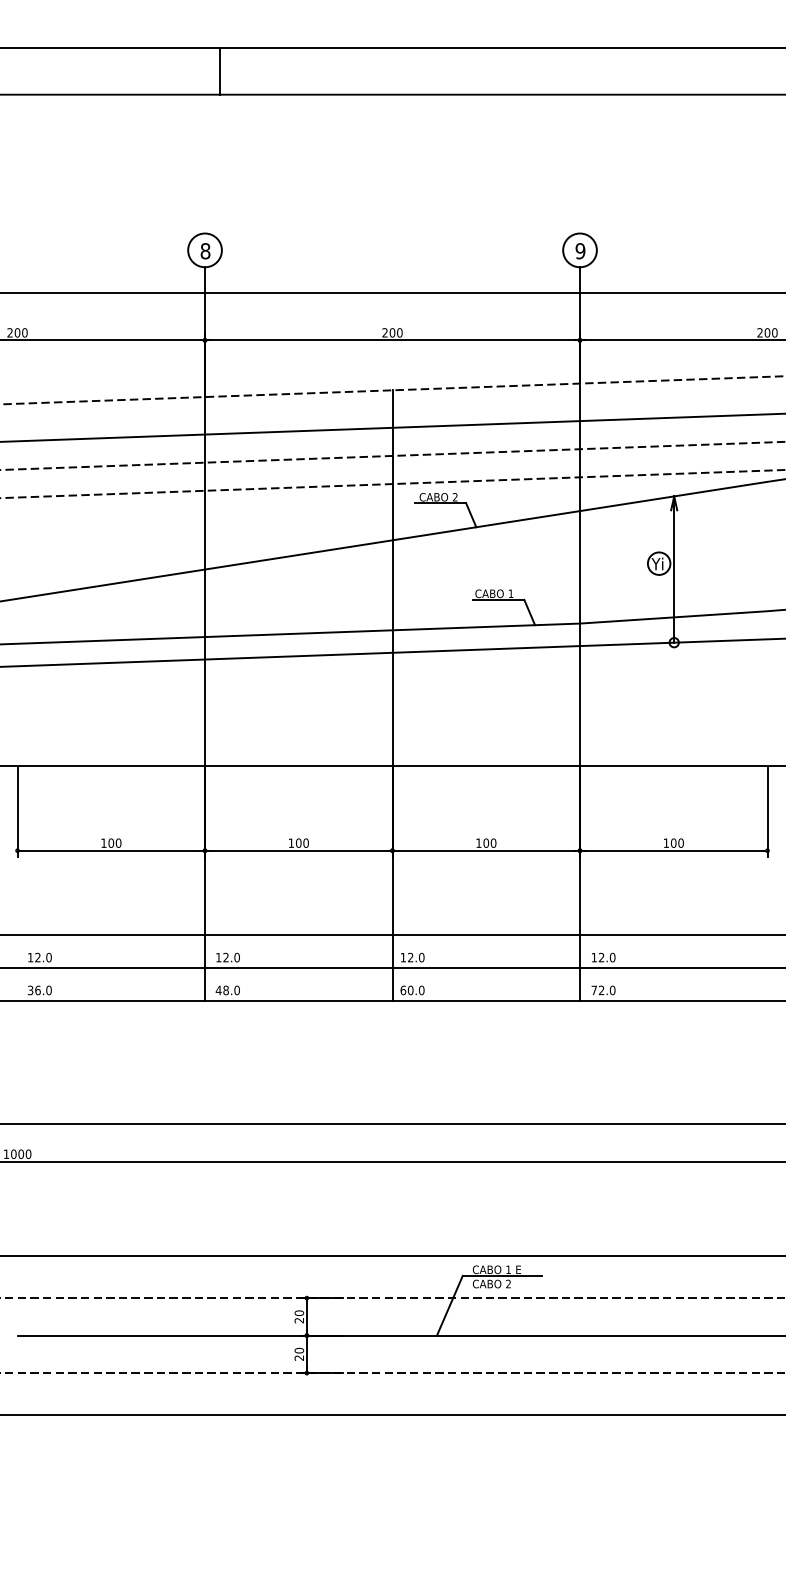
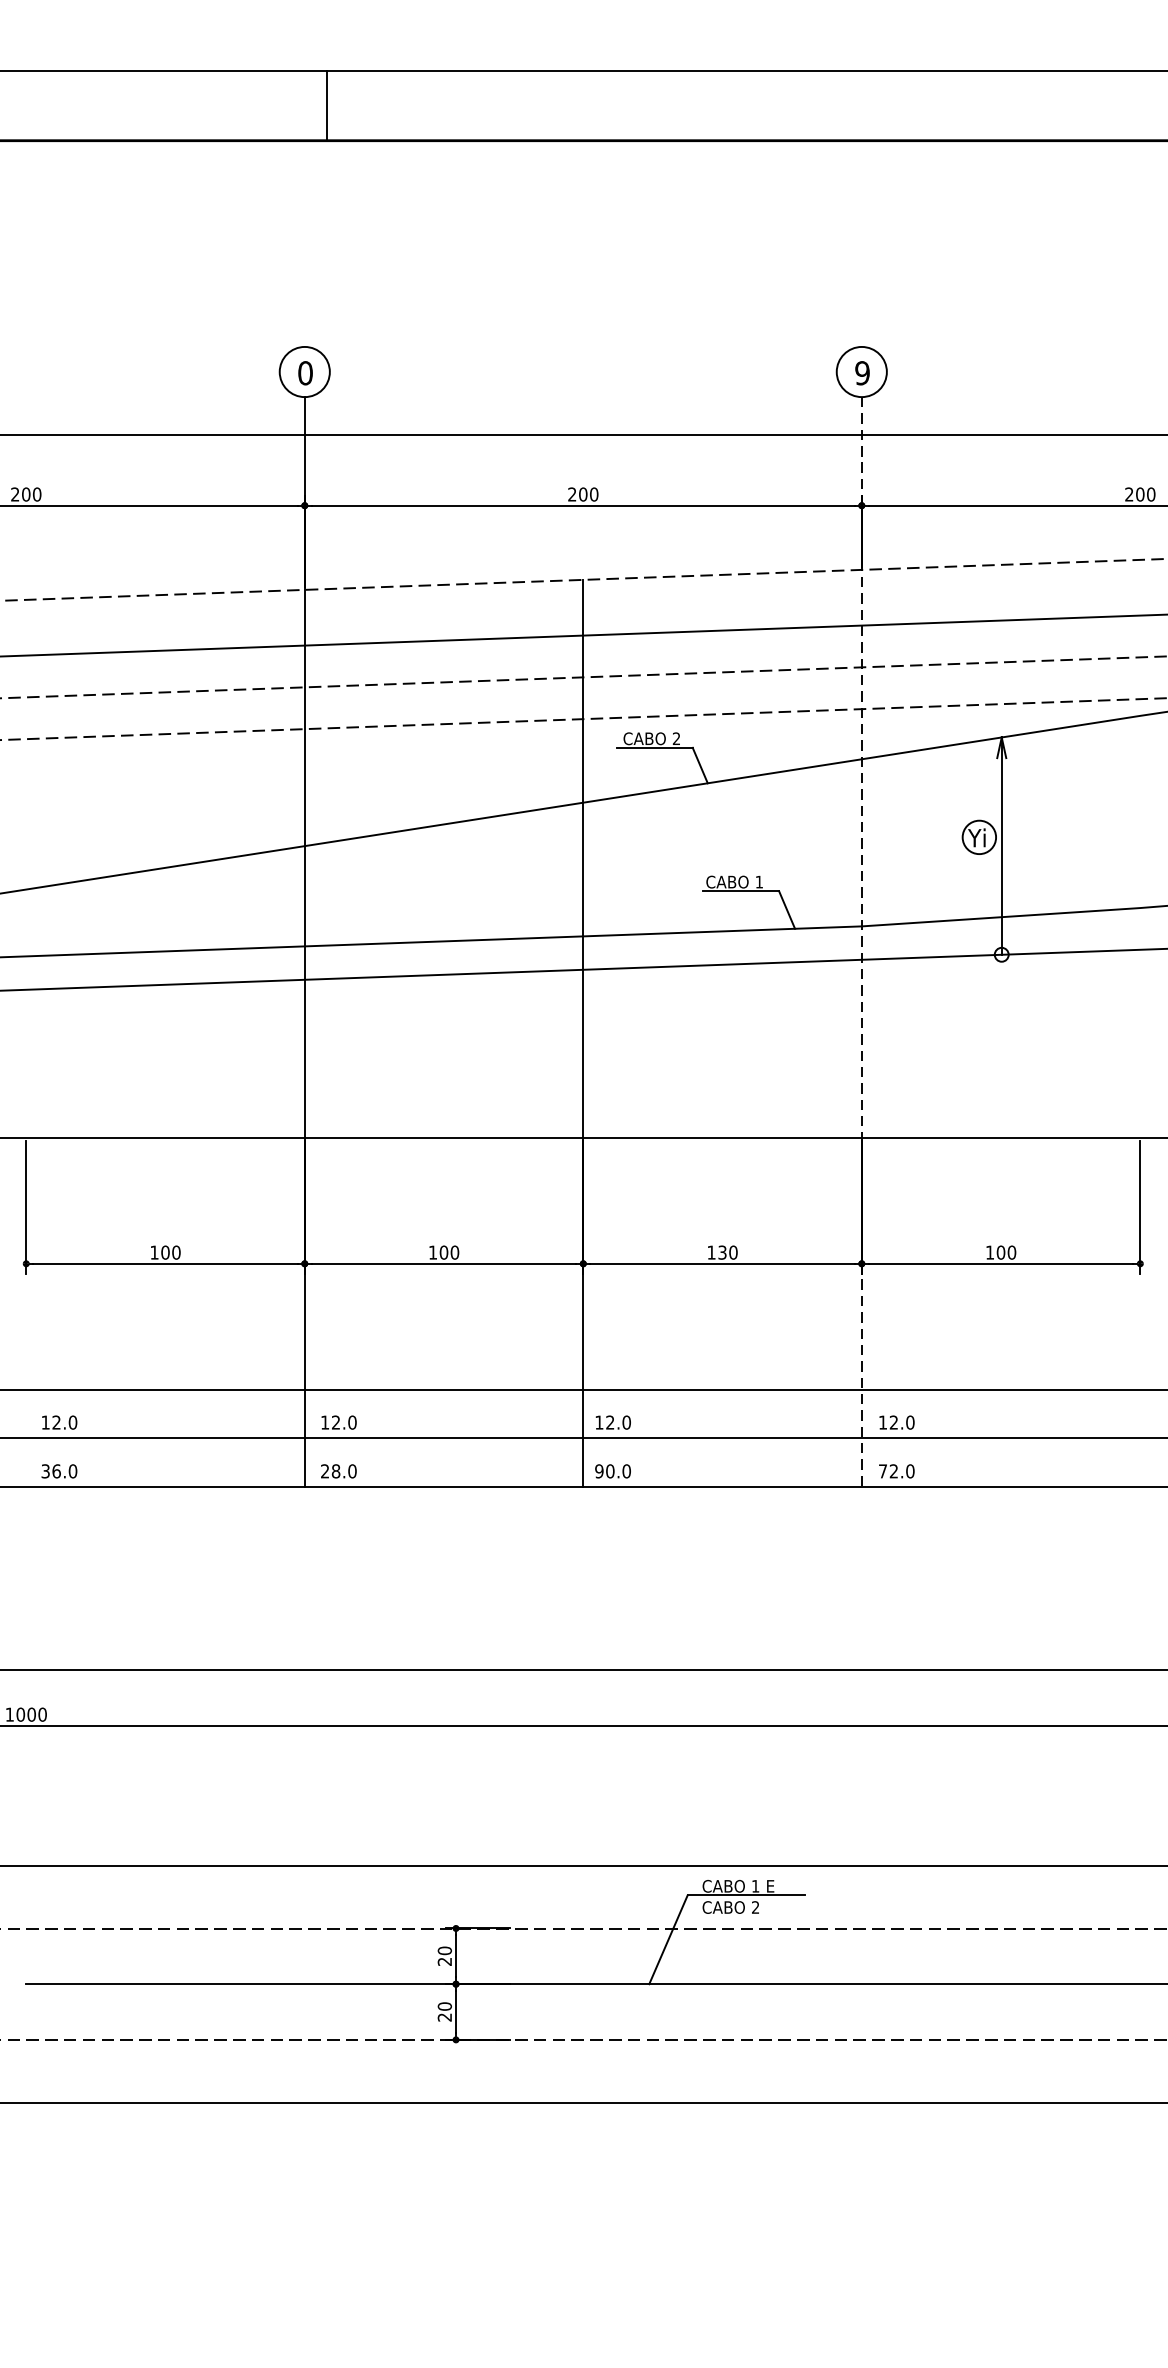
text: (205, 251) -> (305, 373), 8 -> 0
line: (580, 634) -> (862, 942), solid -> dashed
text: (486, 842) -> (722, 1251), 100 -> 130
text: (218, 990) -> (324, 1471), 48.0 -> 28.0
text: (403, 990) -> (599, 1471), 60.0 -> 90.0

